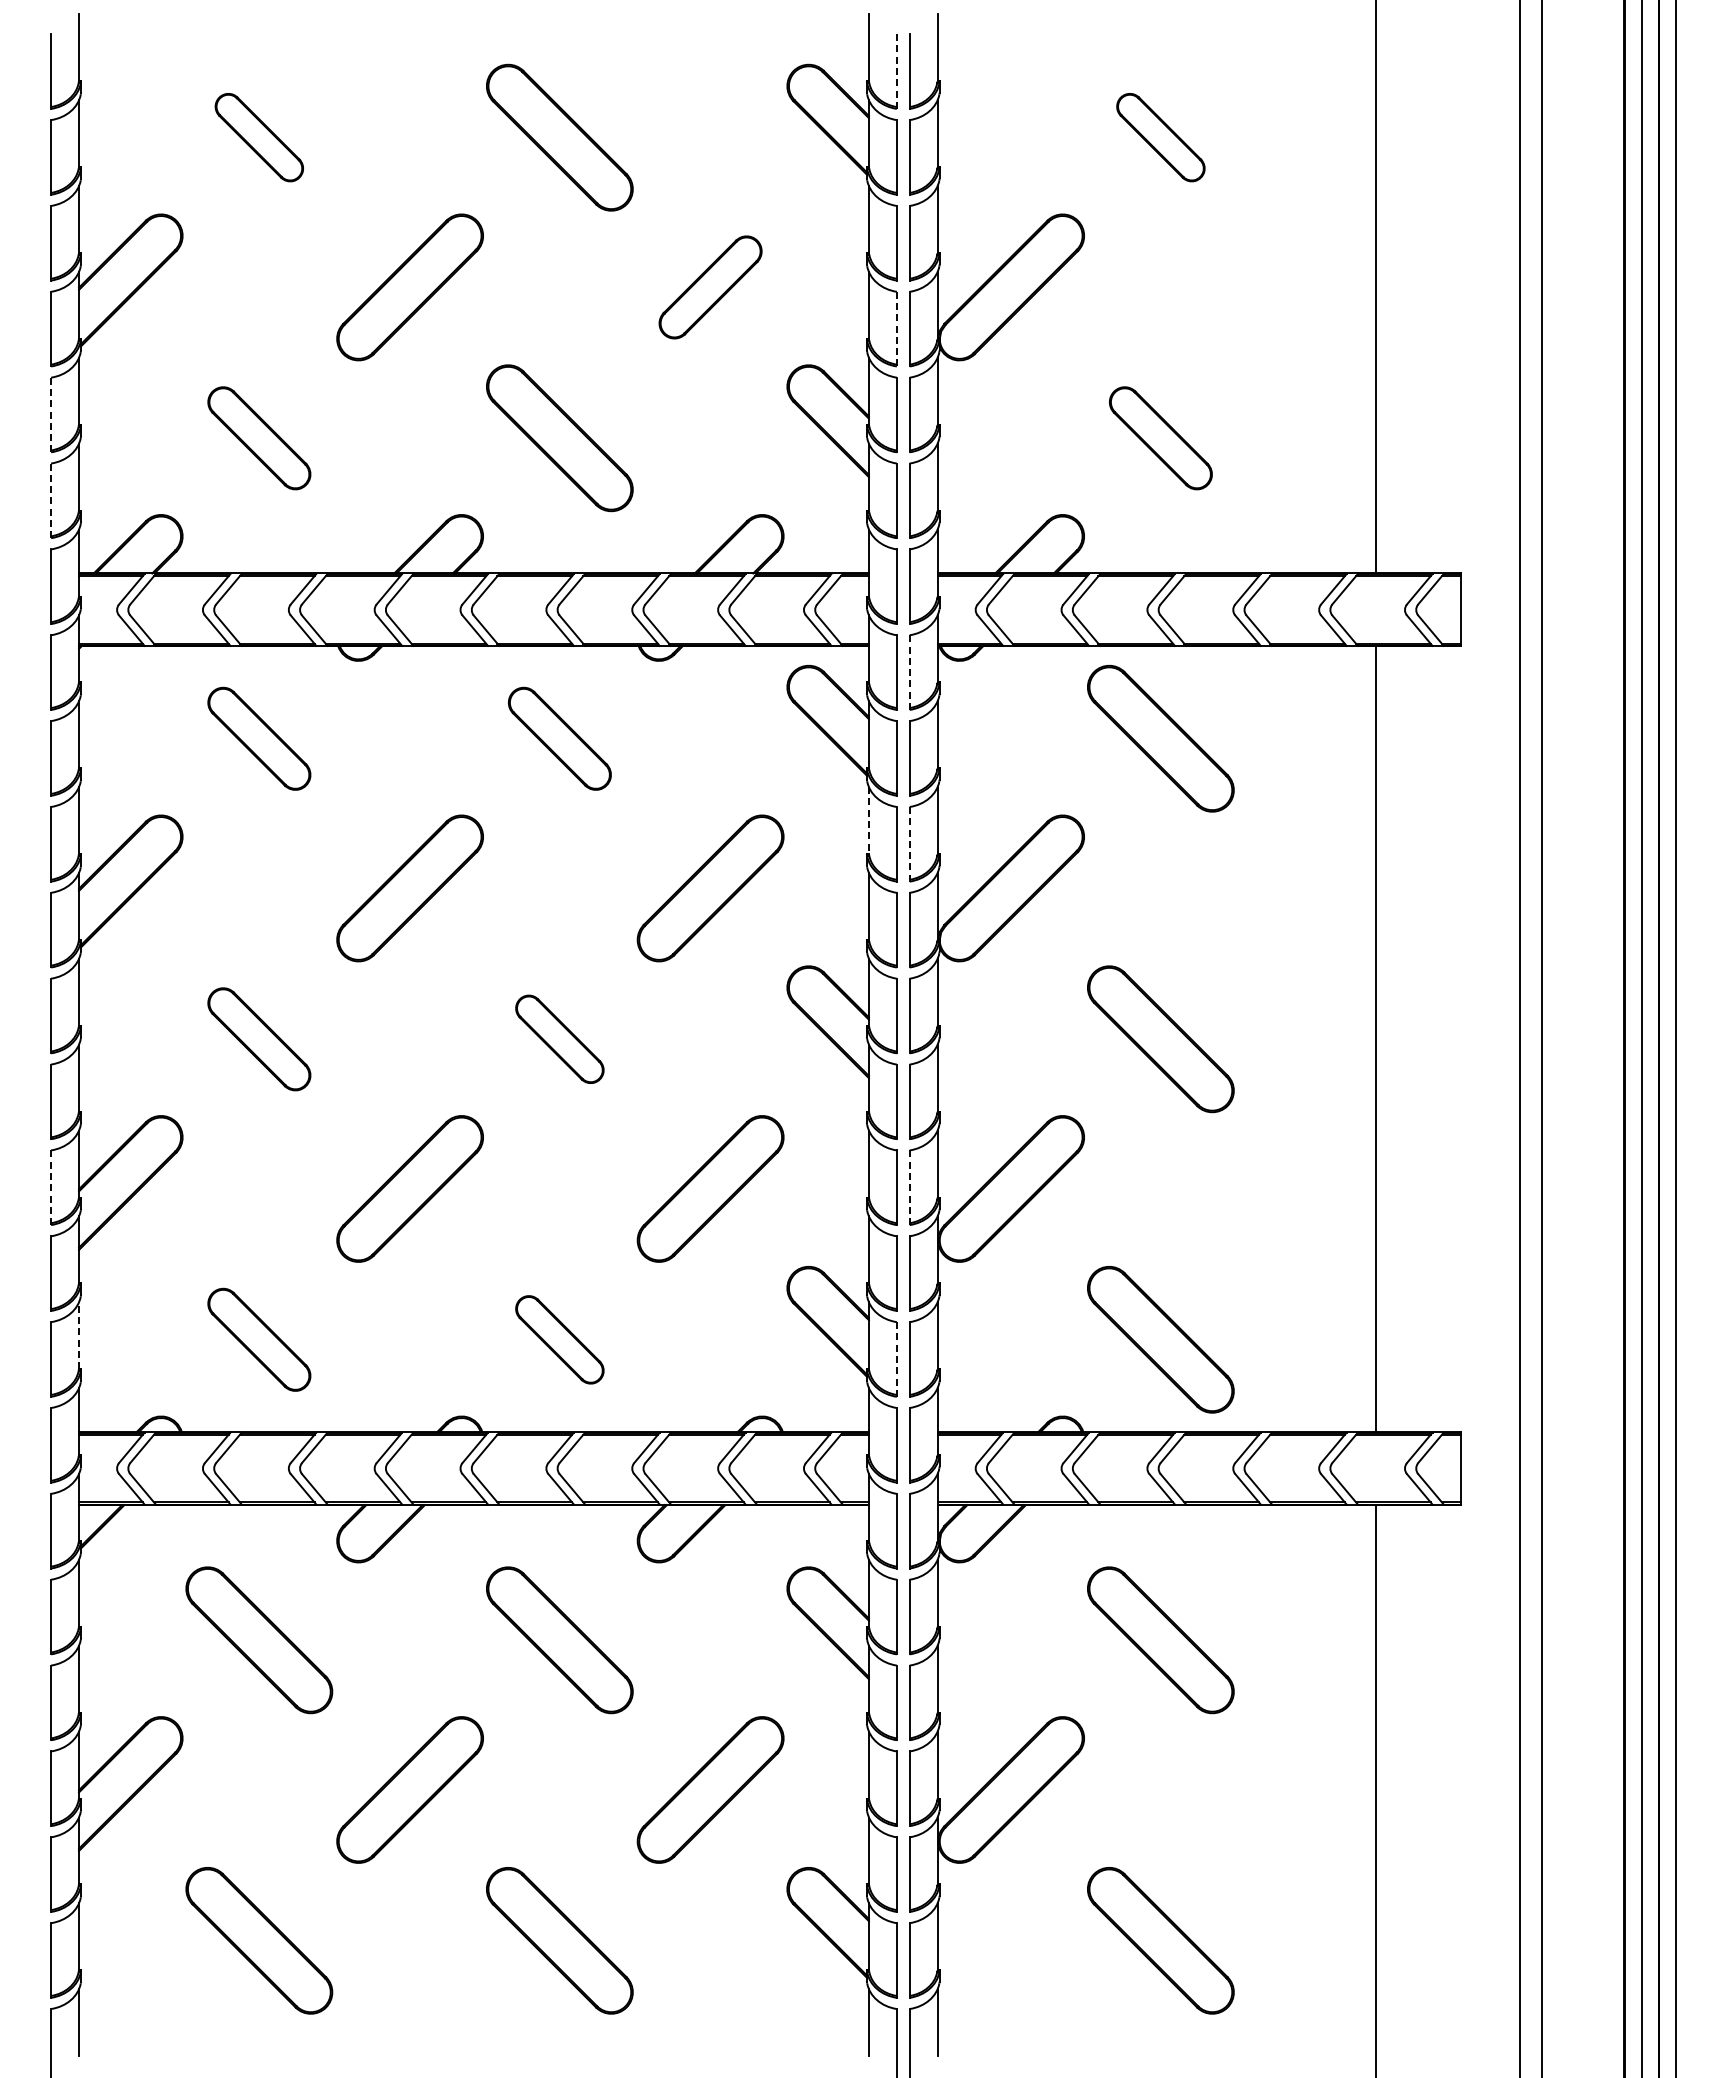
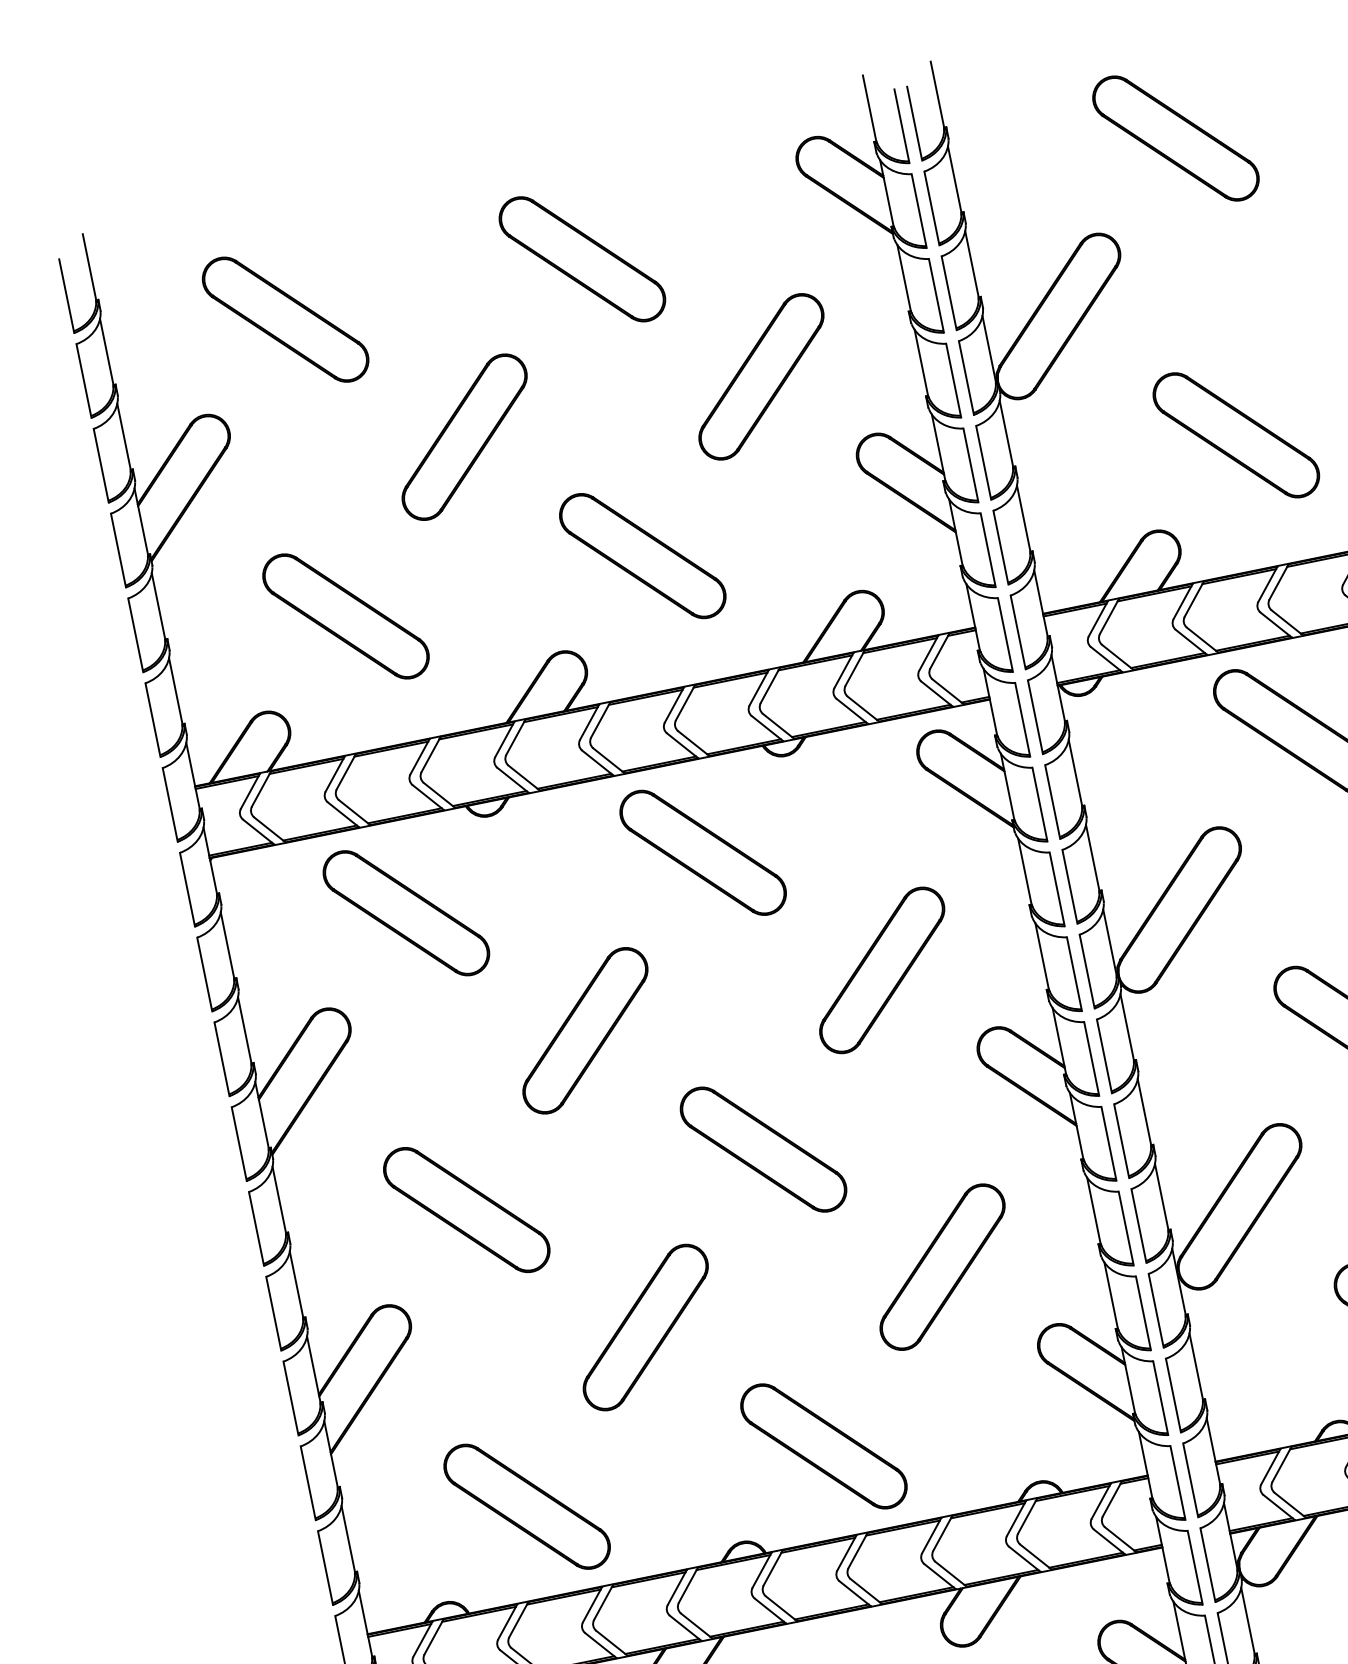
line: (896, 71) -> (901, 126), dashed -> solid
part: (259, 137) -> (285, 319), size x1.67
part: (1160, 137) -> (1175, 138), size x1.67
part: (710, 287) -> (761, 376), size x1.43
line: (896, 328) -> (953, 380), dashed -> solid
line: (51, 415) -> (136, 635), dashed -> solid
part: (259, 438) -> (346, 616), size x1.43
part: (1160, 438) -> (1236, 435), size x1.43
line: (51, 501) -> (153, 720), dashed -> solid
line: (909, 673) -> (1035, 718), dashed -> solid
part: (259, 738) -> (406, 912), size x1.43
part: (559, 738) -> (702, 852), size x1.43
line: (868, 821) -> (1024, 872), dashed -> solid
line: (909, 844) -> (1069, 887), dashed -> solid
part: (259, 1039) -> (466, 1210), size x1.43
part: (559, 1039) -> (763, 1149), size x1.67
line: (51, 1188) -> (291, 1399), dashed -> solid
line: (909, 1188) -> (1138, 1226), dashed -> solid
line: (79, 1335) -> (348, 1538), dashed -> solid
part: (259, 1339) -> (527, 1506), size x1.43
part: (559, 1339) -> (823, 1446), size x1.67
line: (896, 1358) -> (1160, 1397), dashed -> solid

